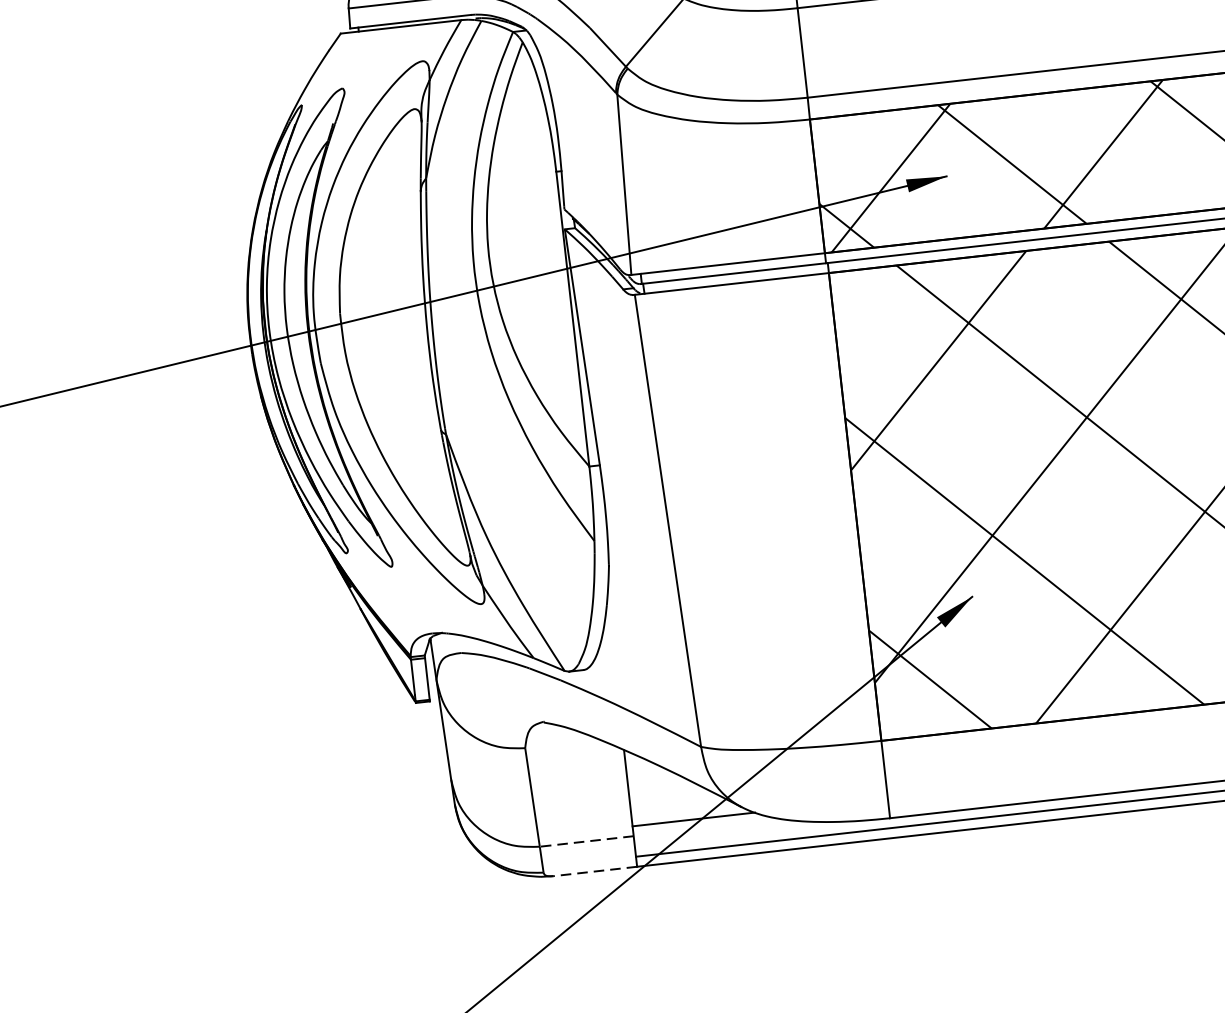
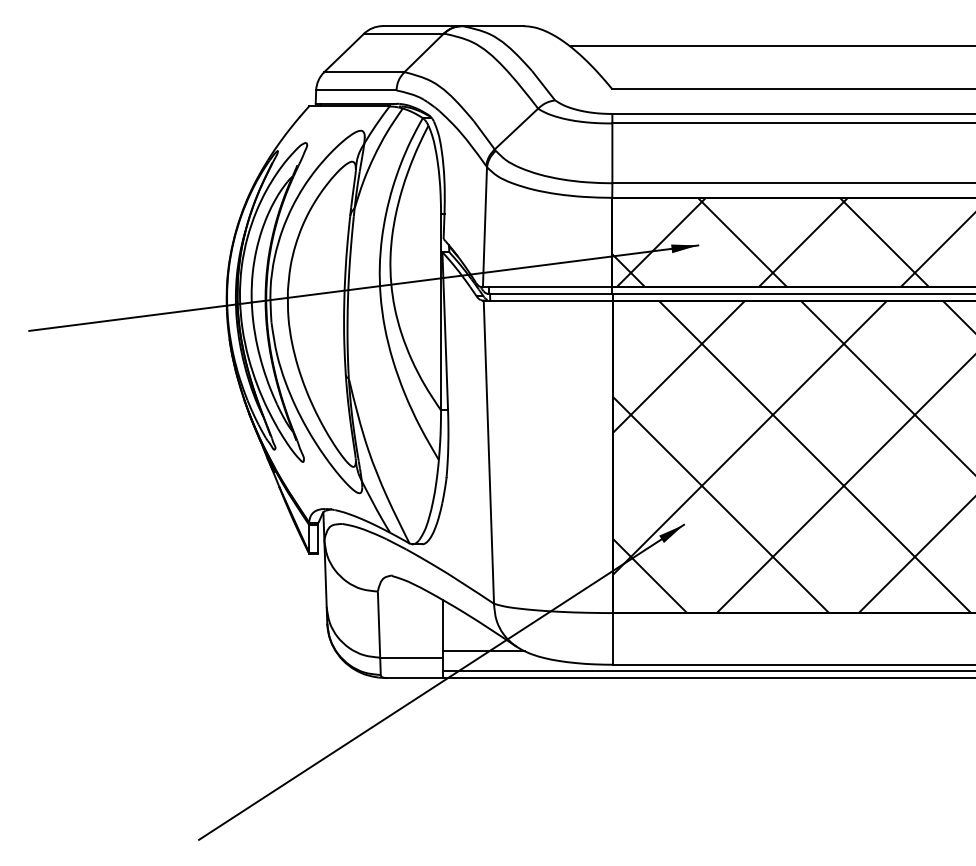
line: (586, 841) -> (411, 657), dashed -> solid
line: (596, 872) -> (415, 678), dashed -> solid

